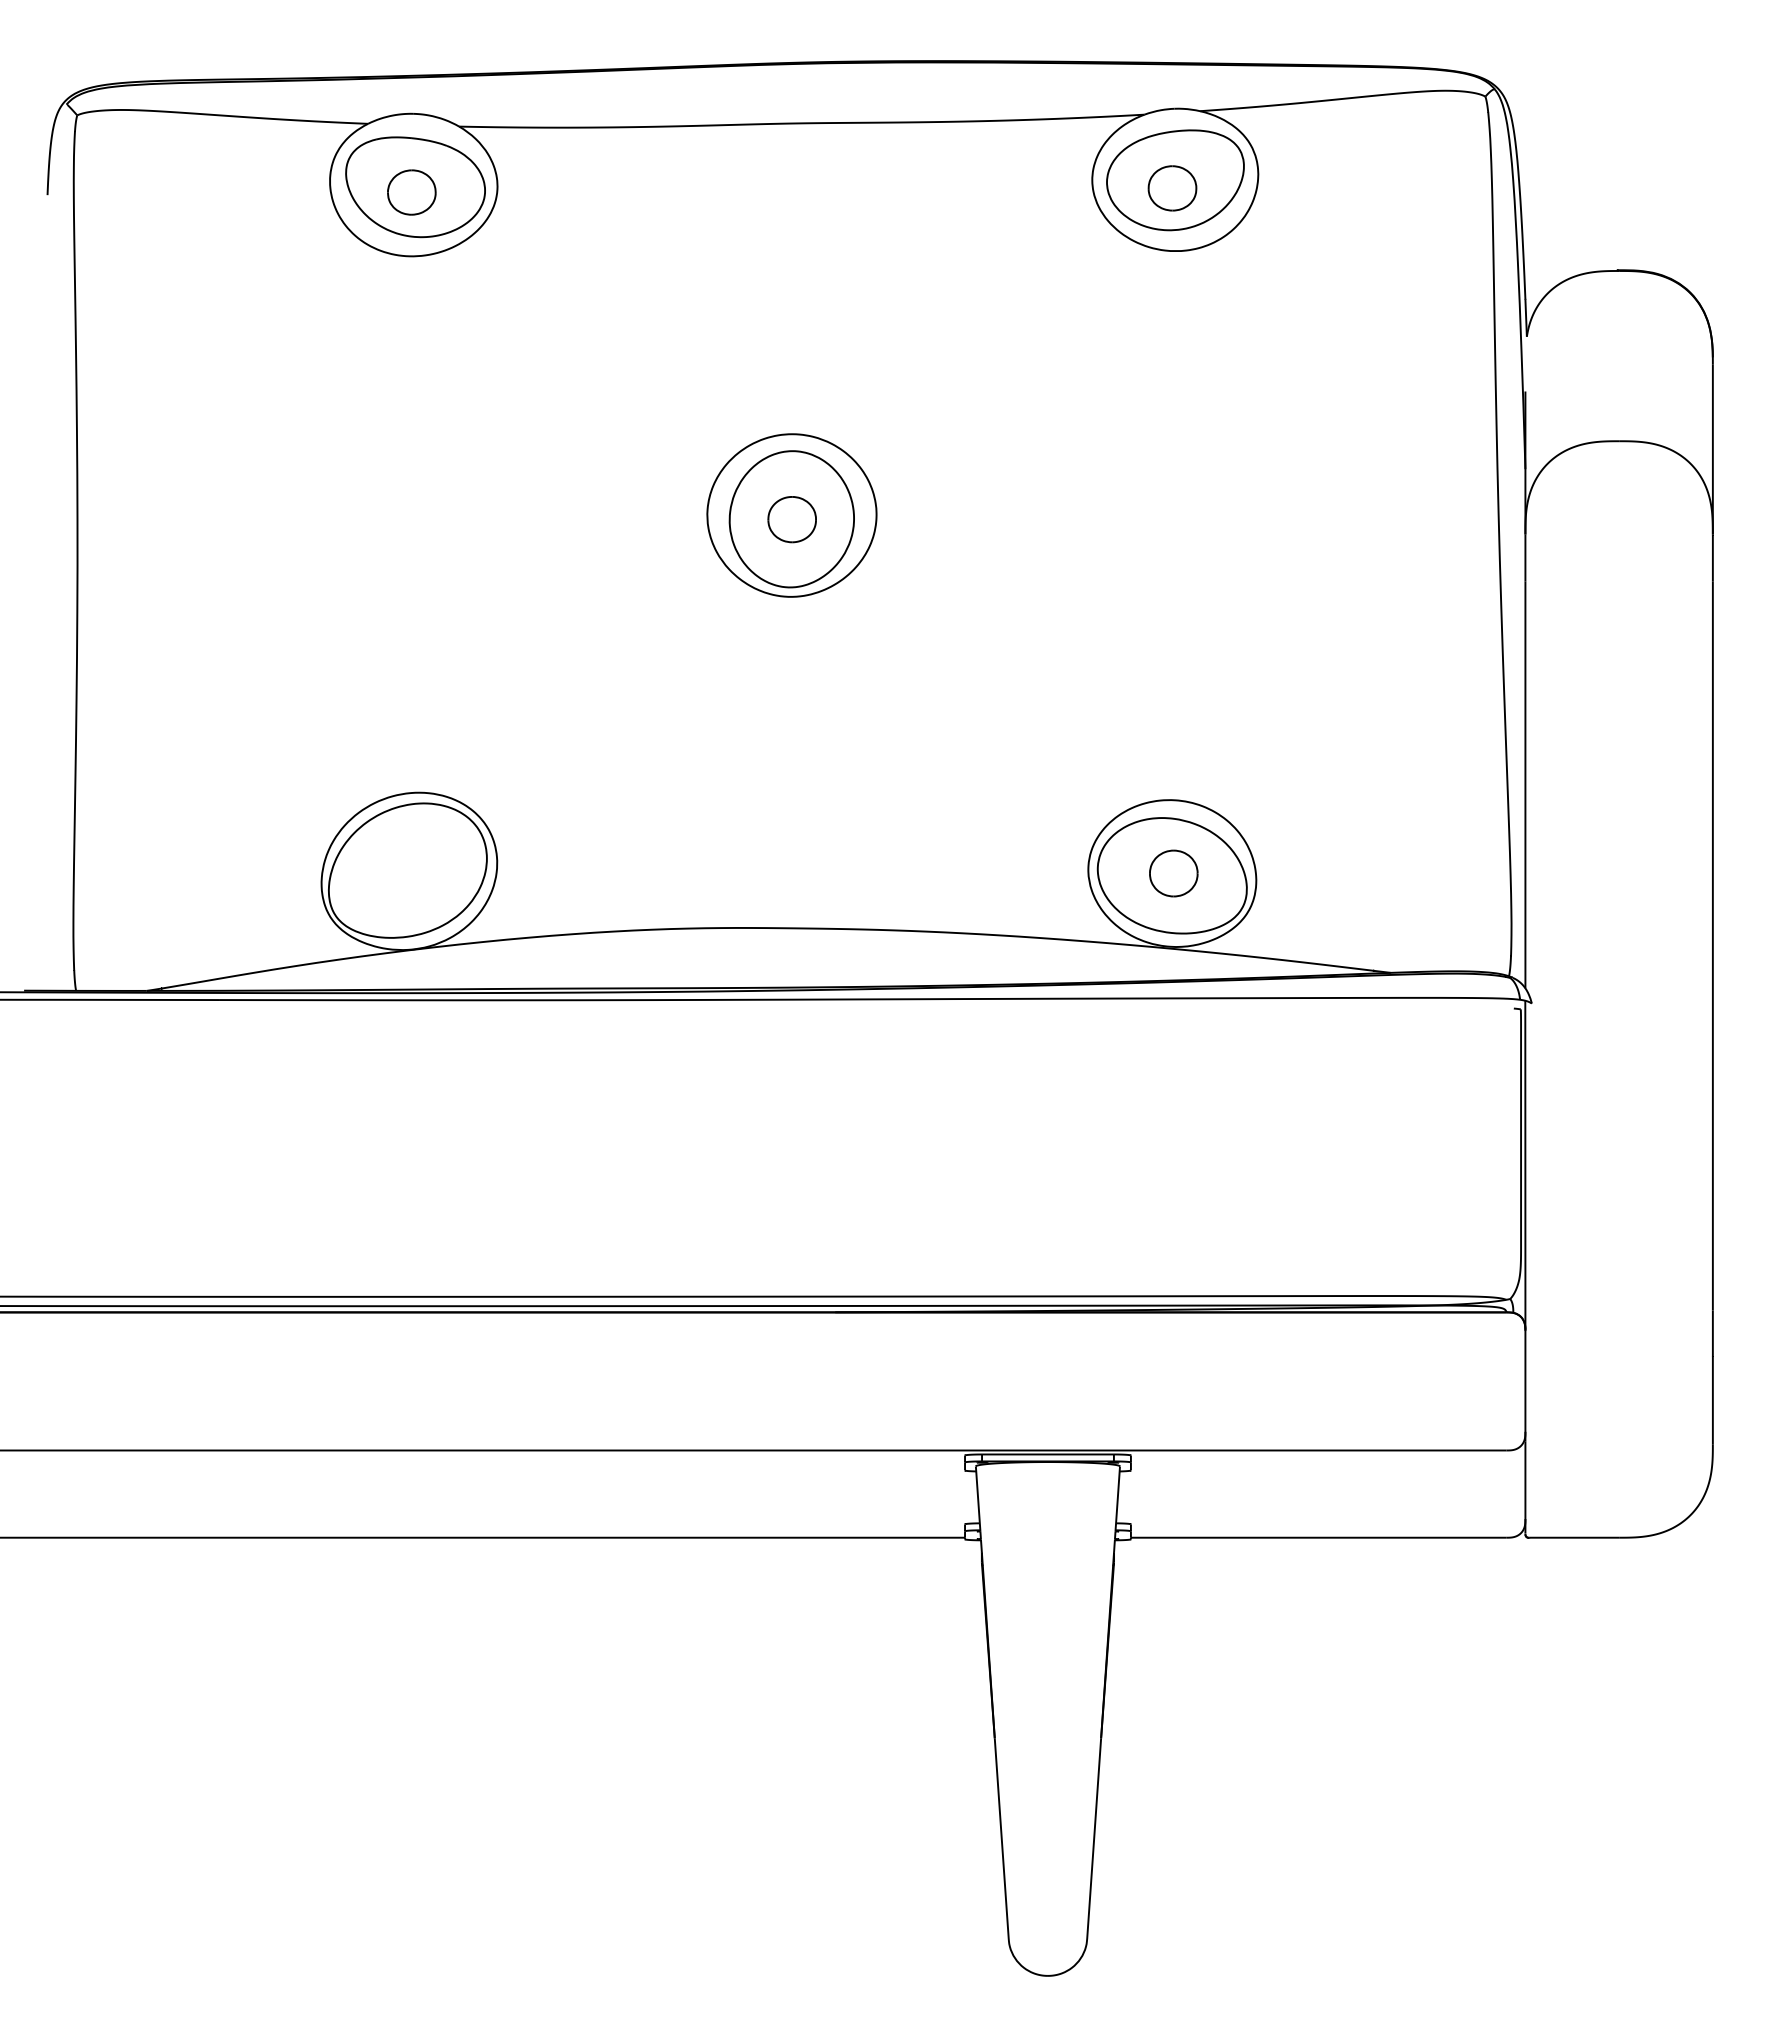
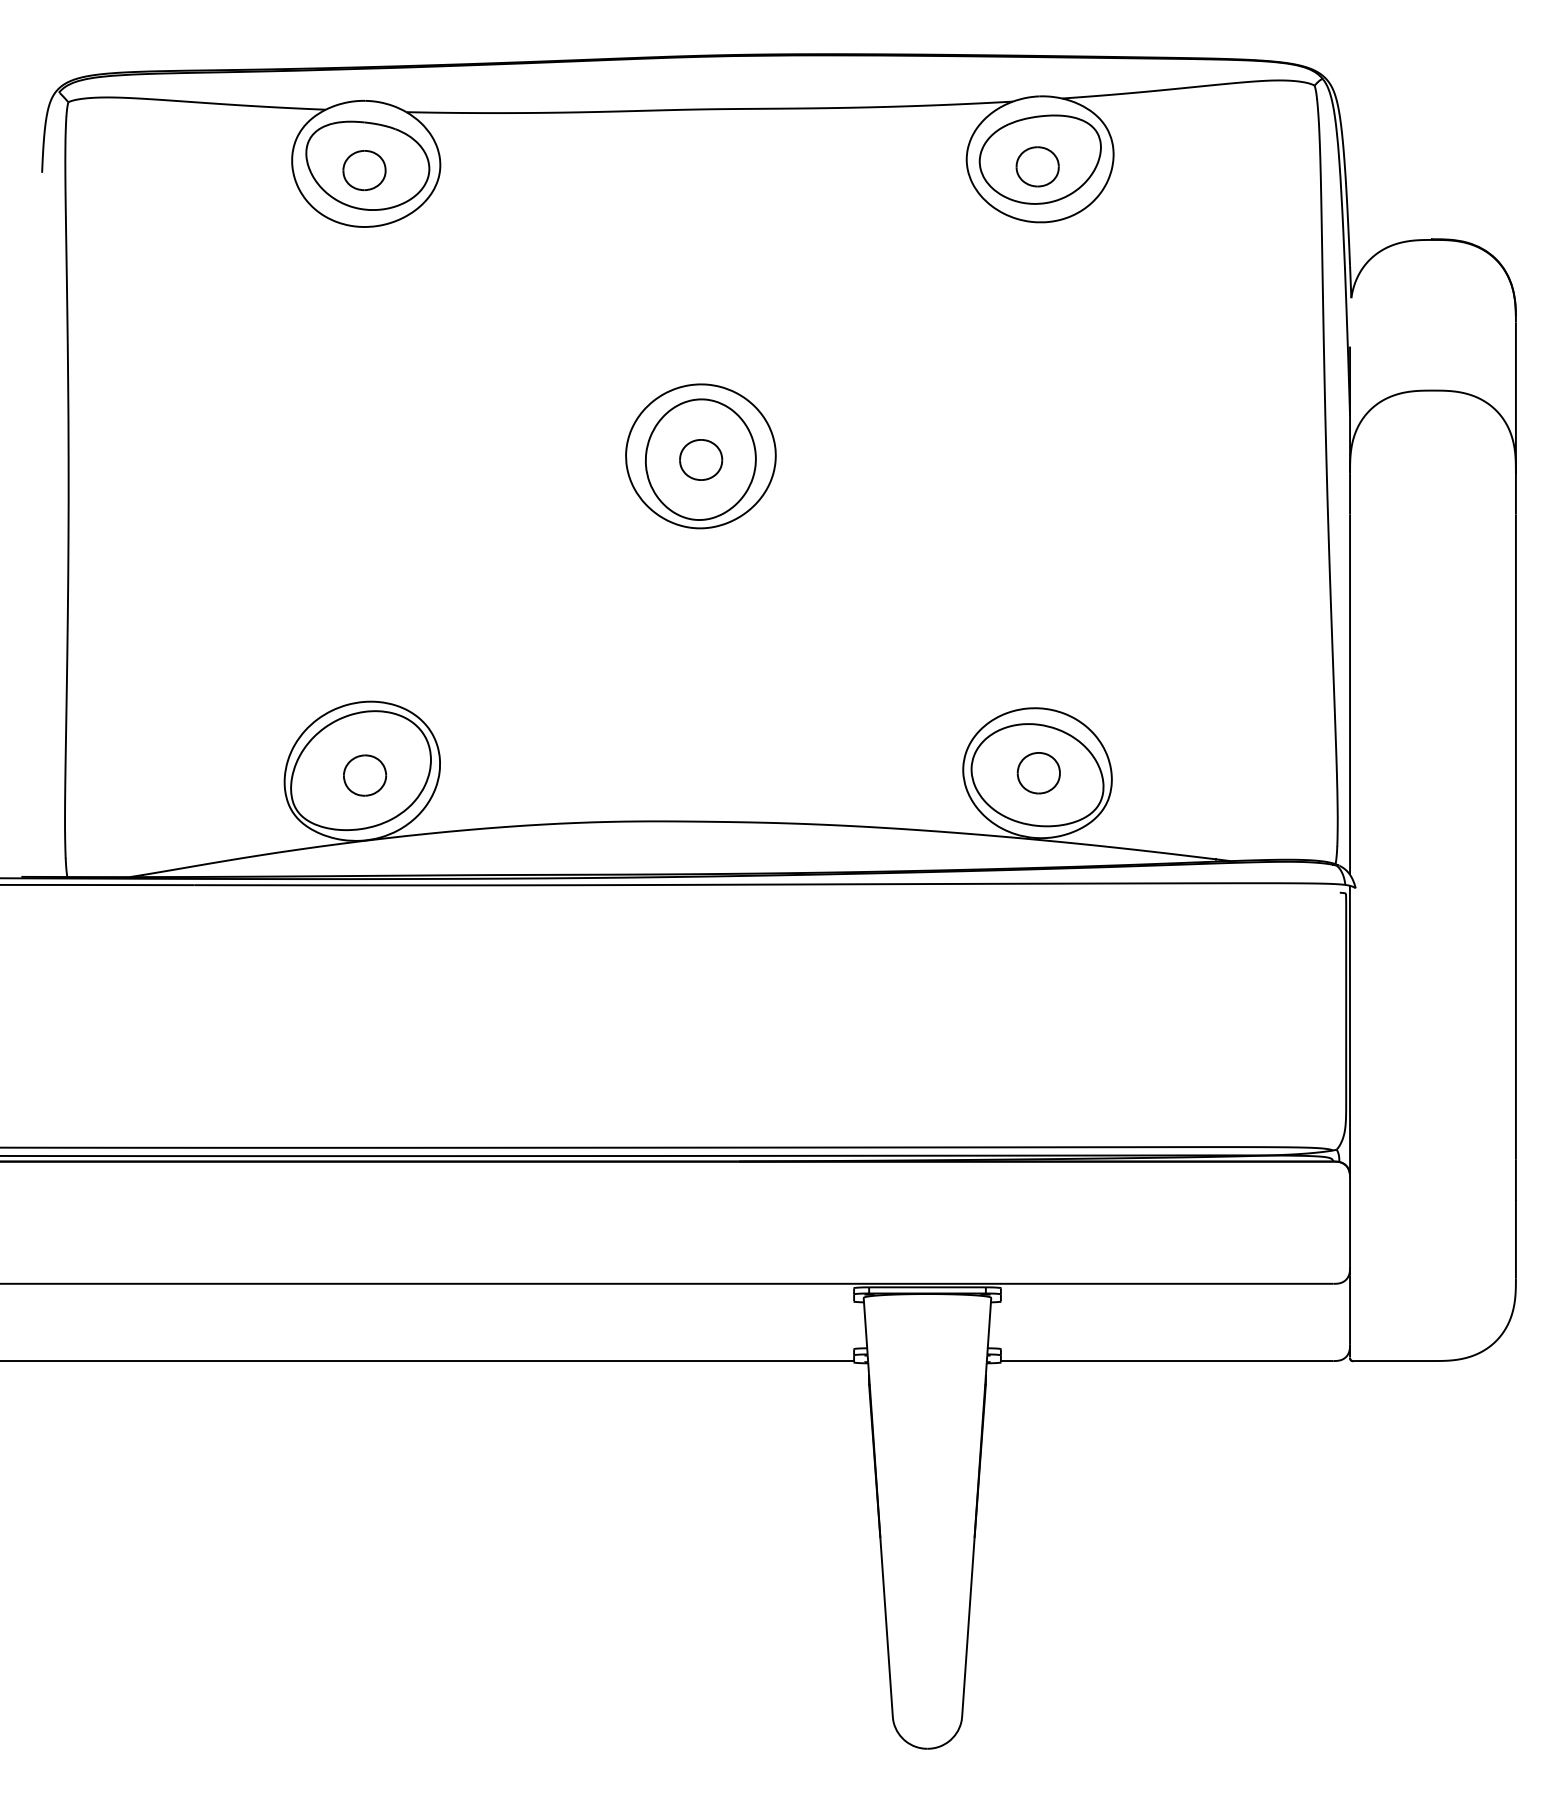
part: (412, 875) -> (365, 774), added

